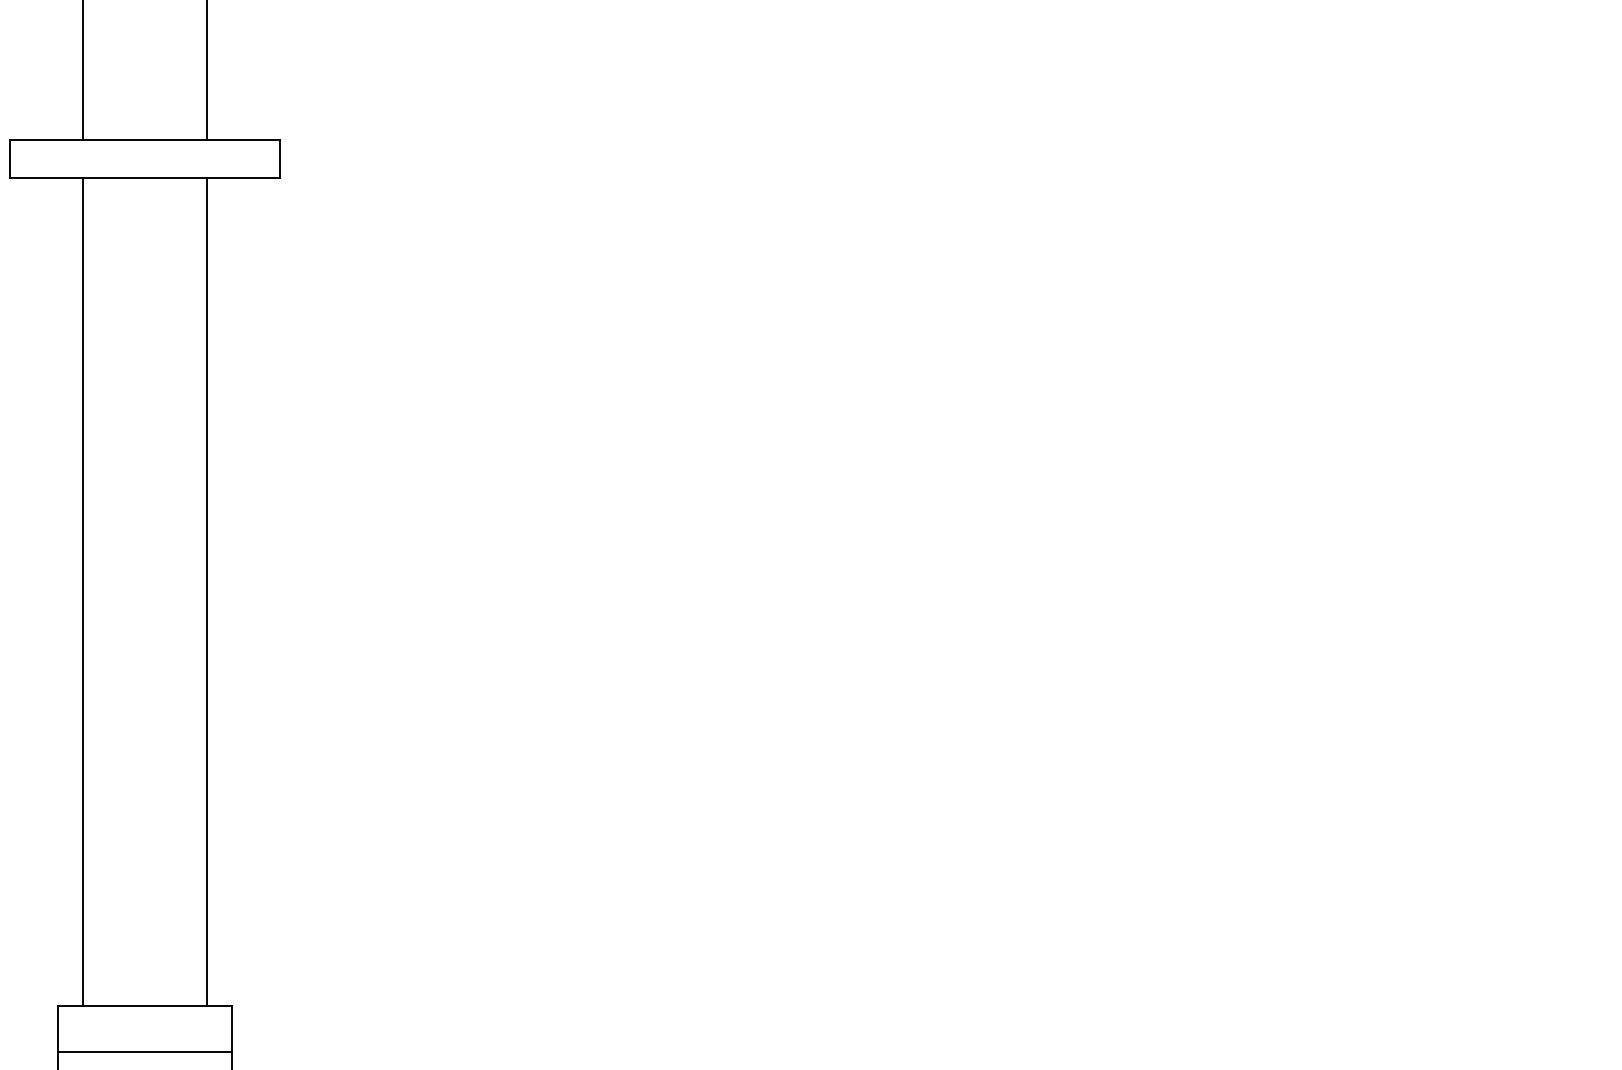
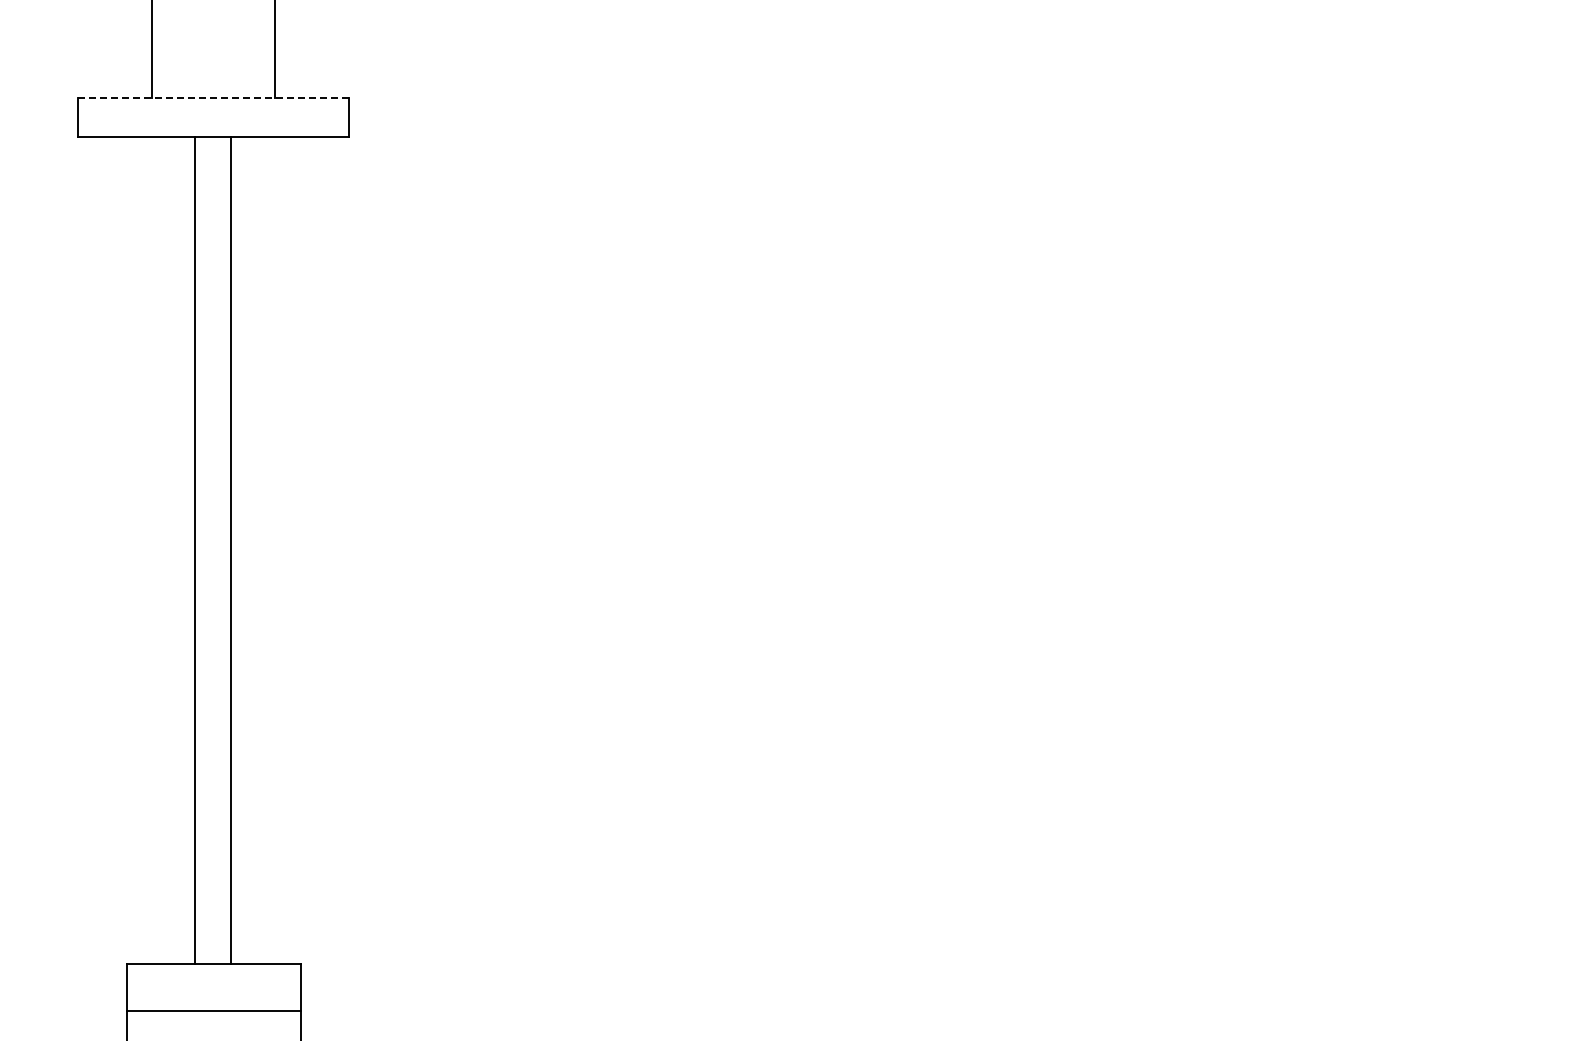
line: (144, 139) -> (212, 98), solid -> dashed
line: (83, 591) -> (194, 550), moved
line: (207, 591) -> (231, 550), moved

